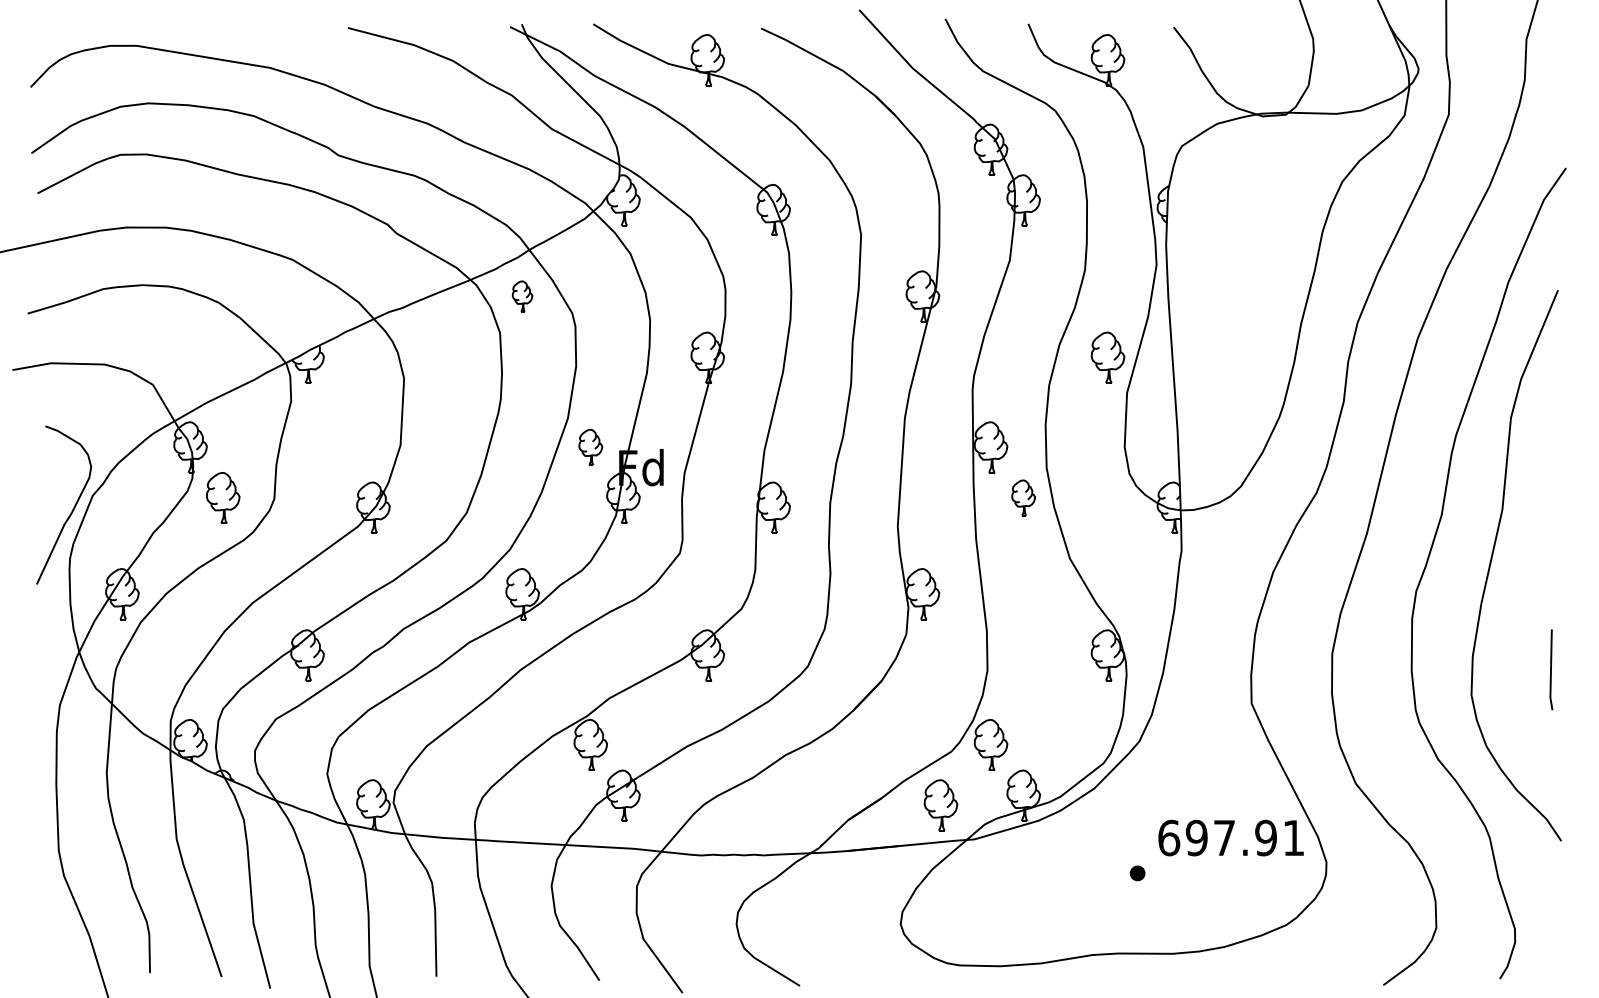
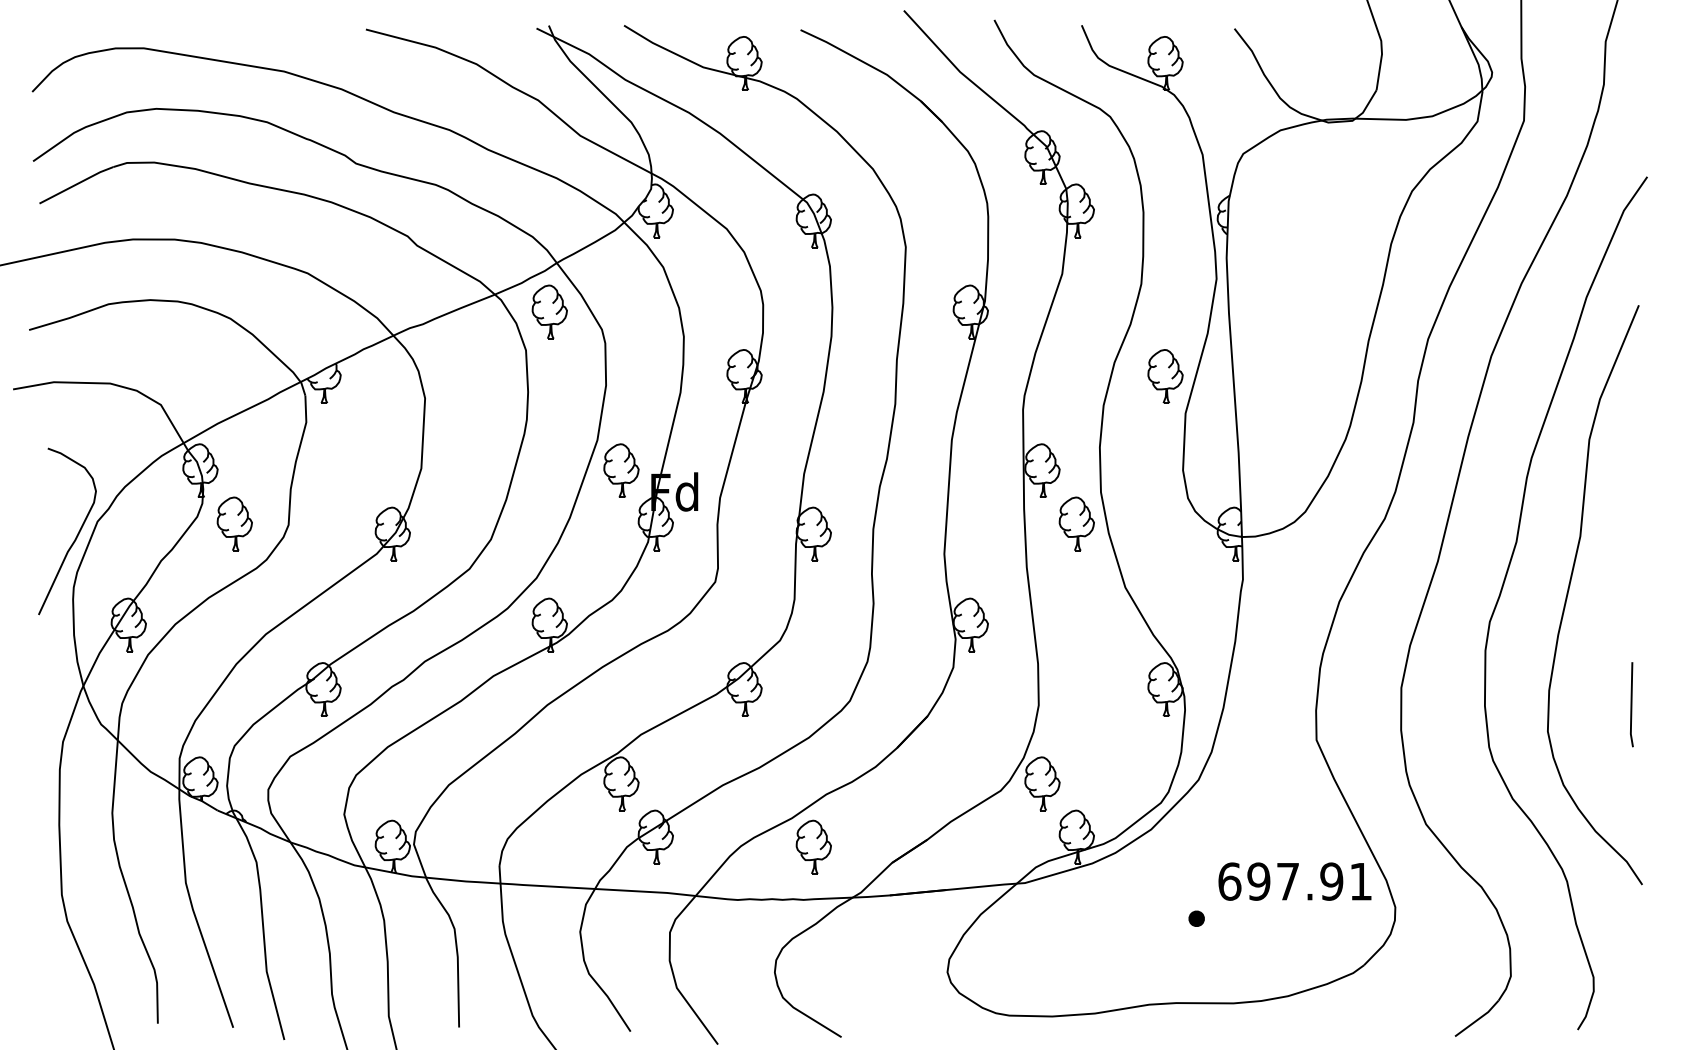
part: (522, 296) -> (549, 311), size x1.67
part: (590, 447) -> (621, 470), size x1.43
part: (1023, 497) -> (1076, 523), size x1.43
part: (940, 804) -> (813, 846), moved

